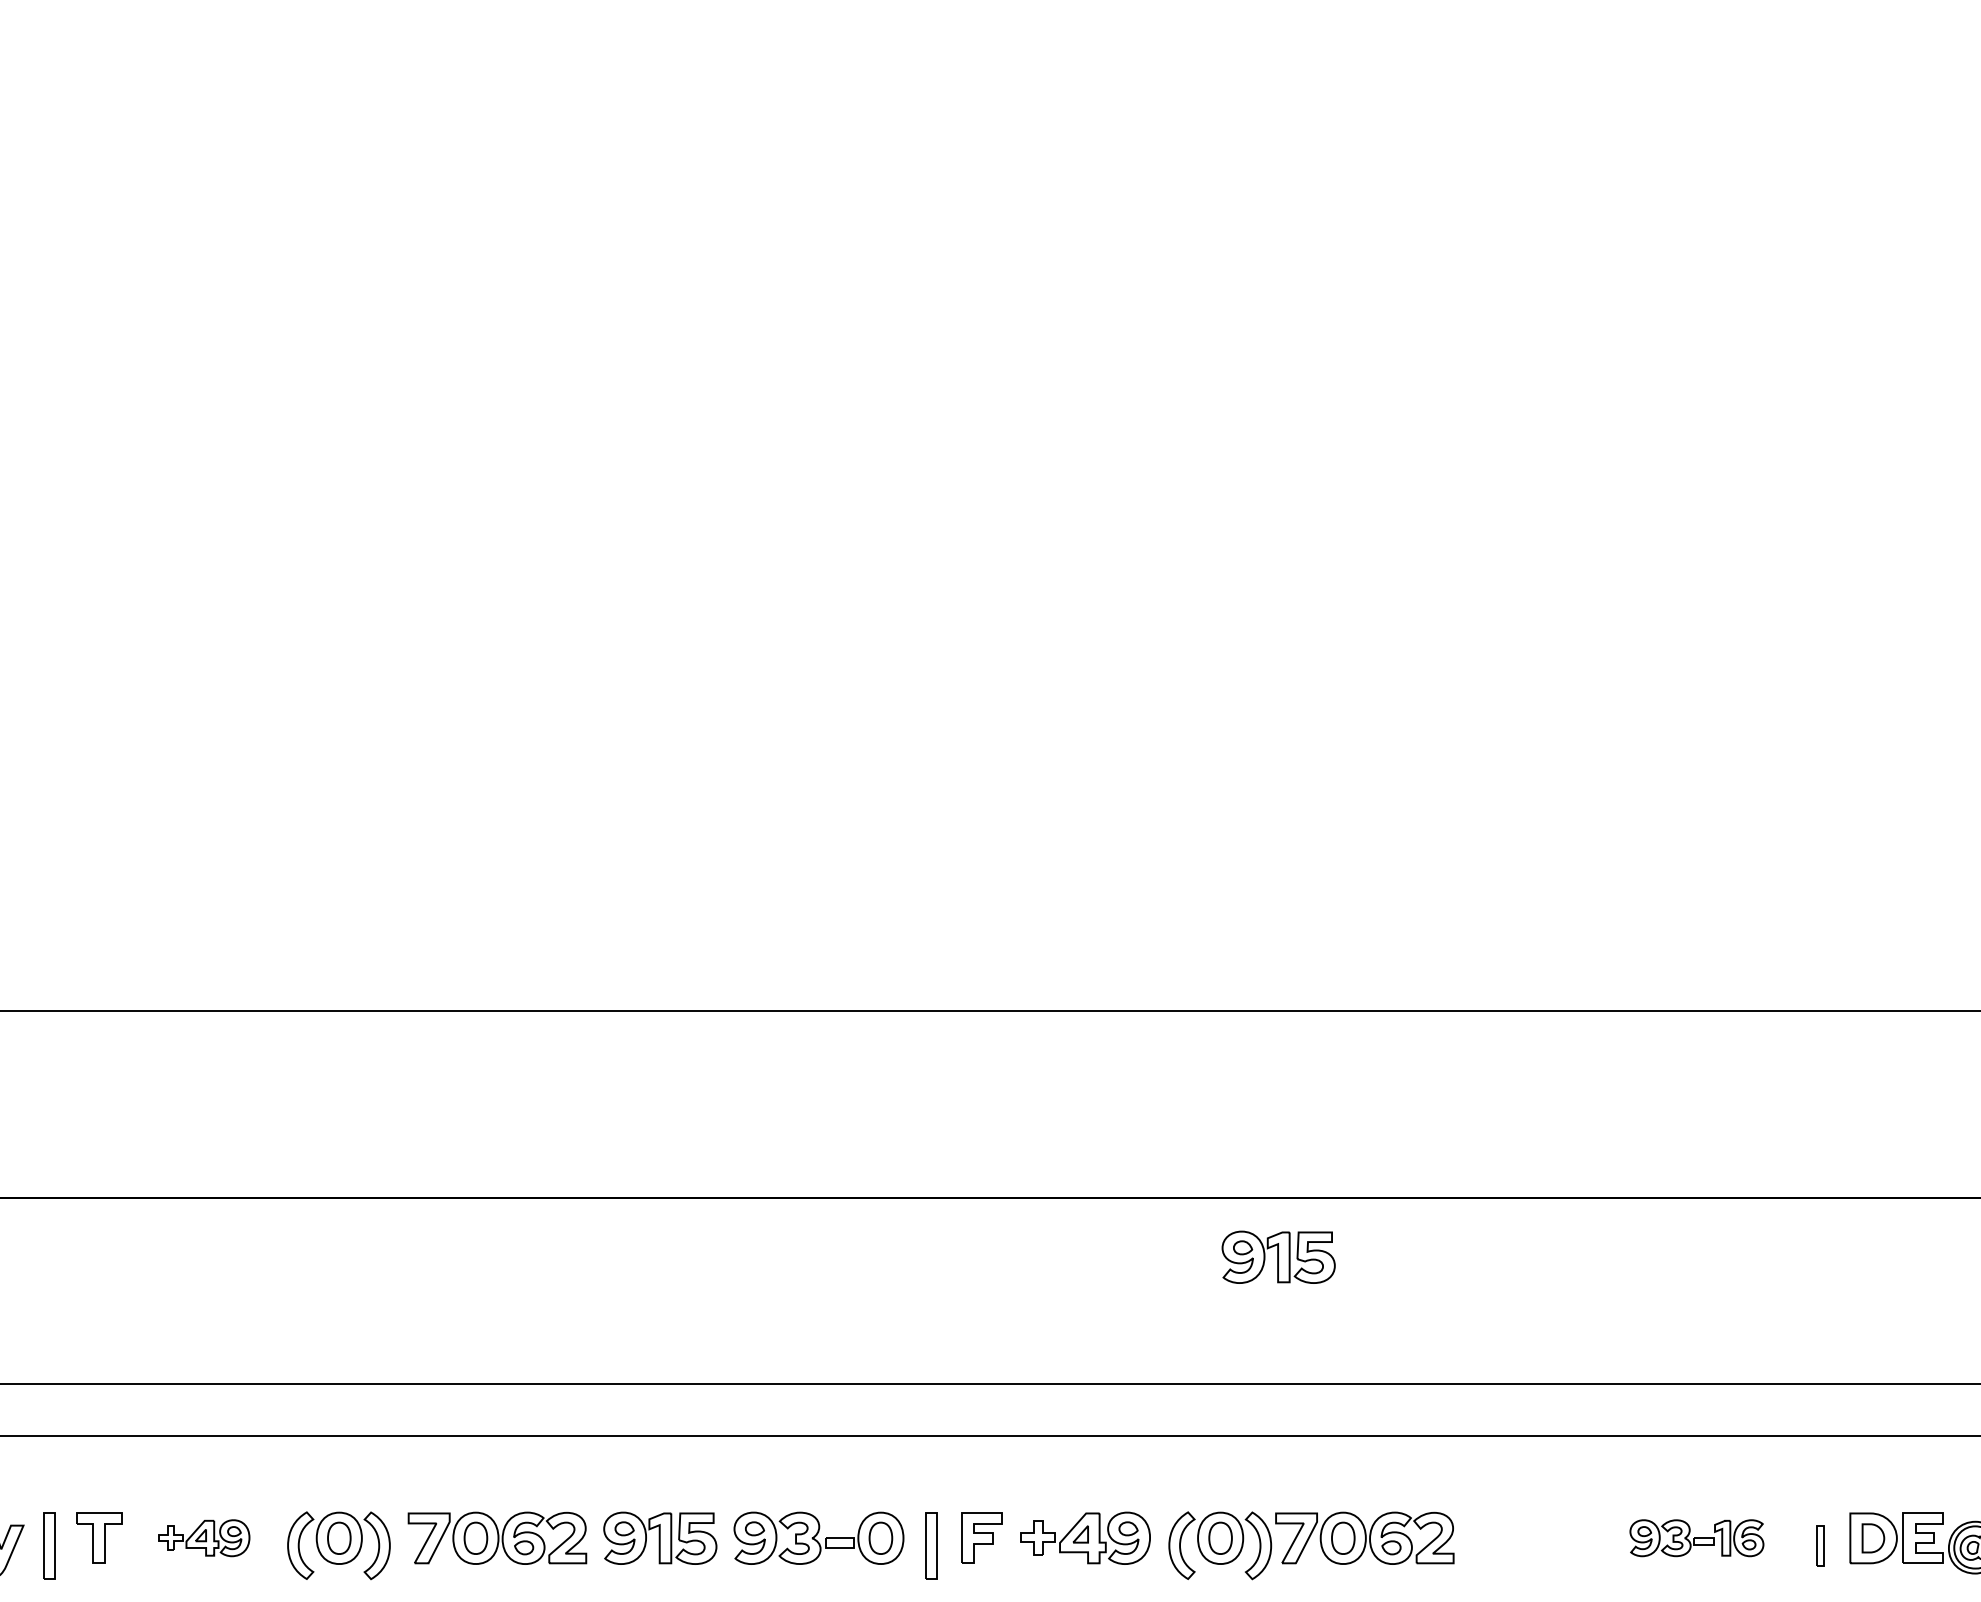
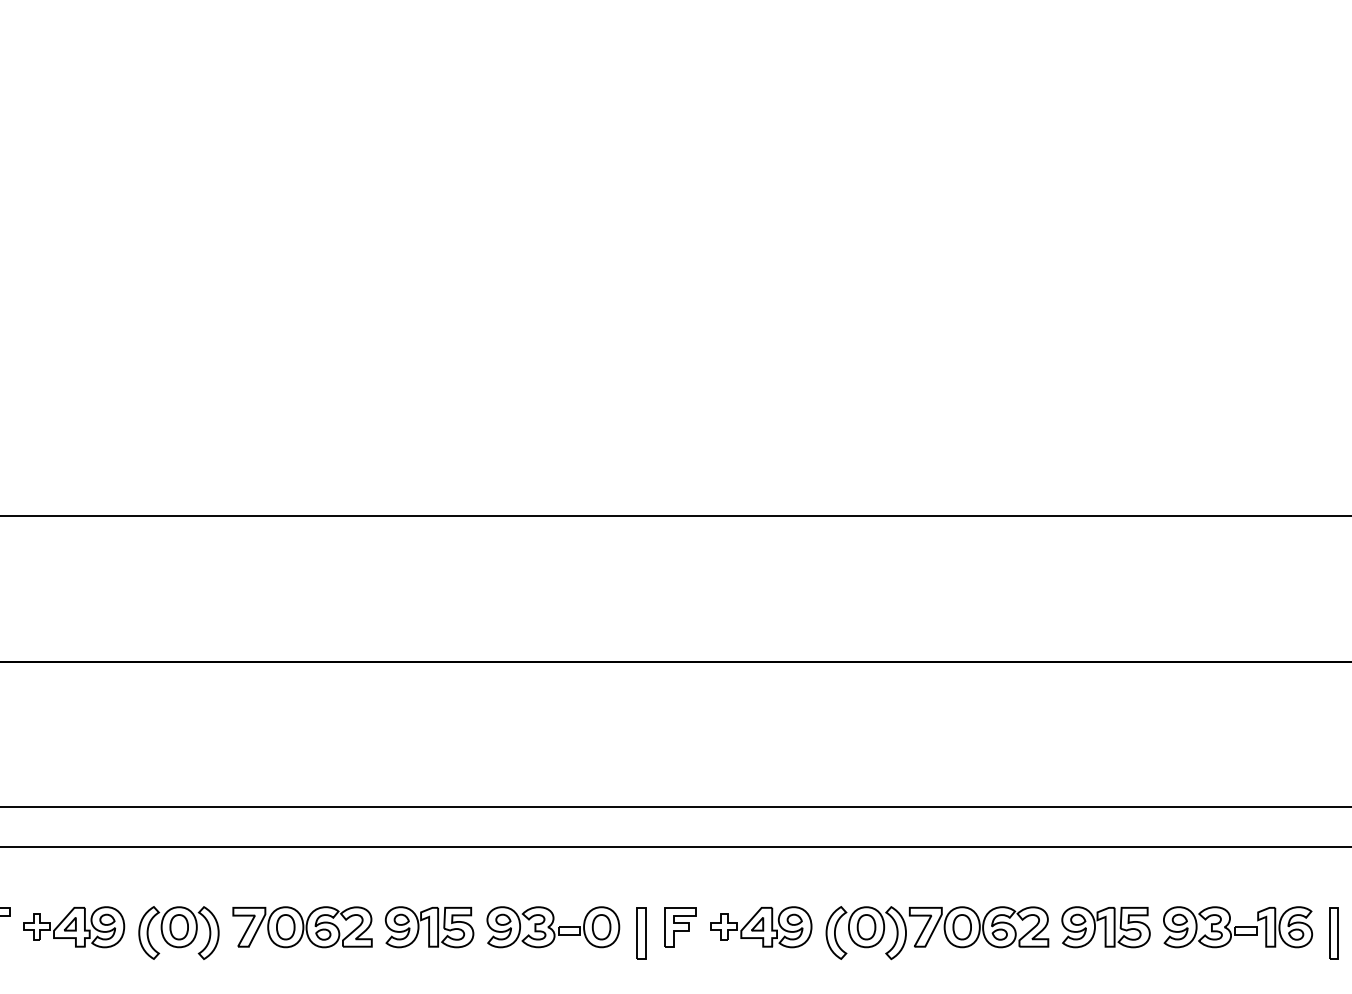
part: (1278, 1256) -> (1105, 926), moved
part: (204, 1537) -> (74, 926), size x1.43
part: (1696, 1537) -> (1237, 926), size x1.43
part: (1820, 1545) -> (1334, 932), size x1.67

